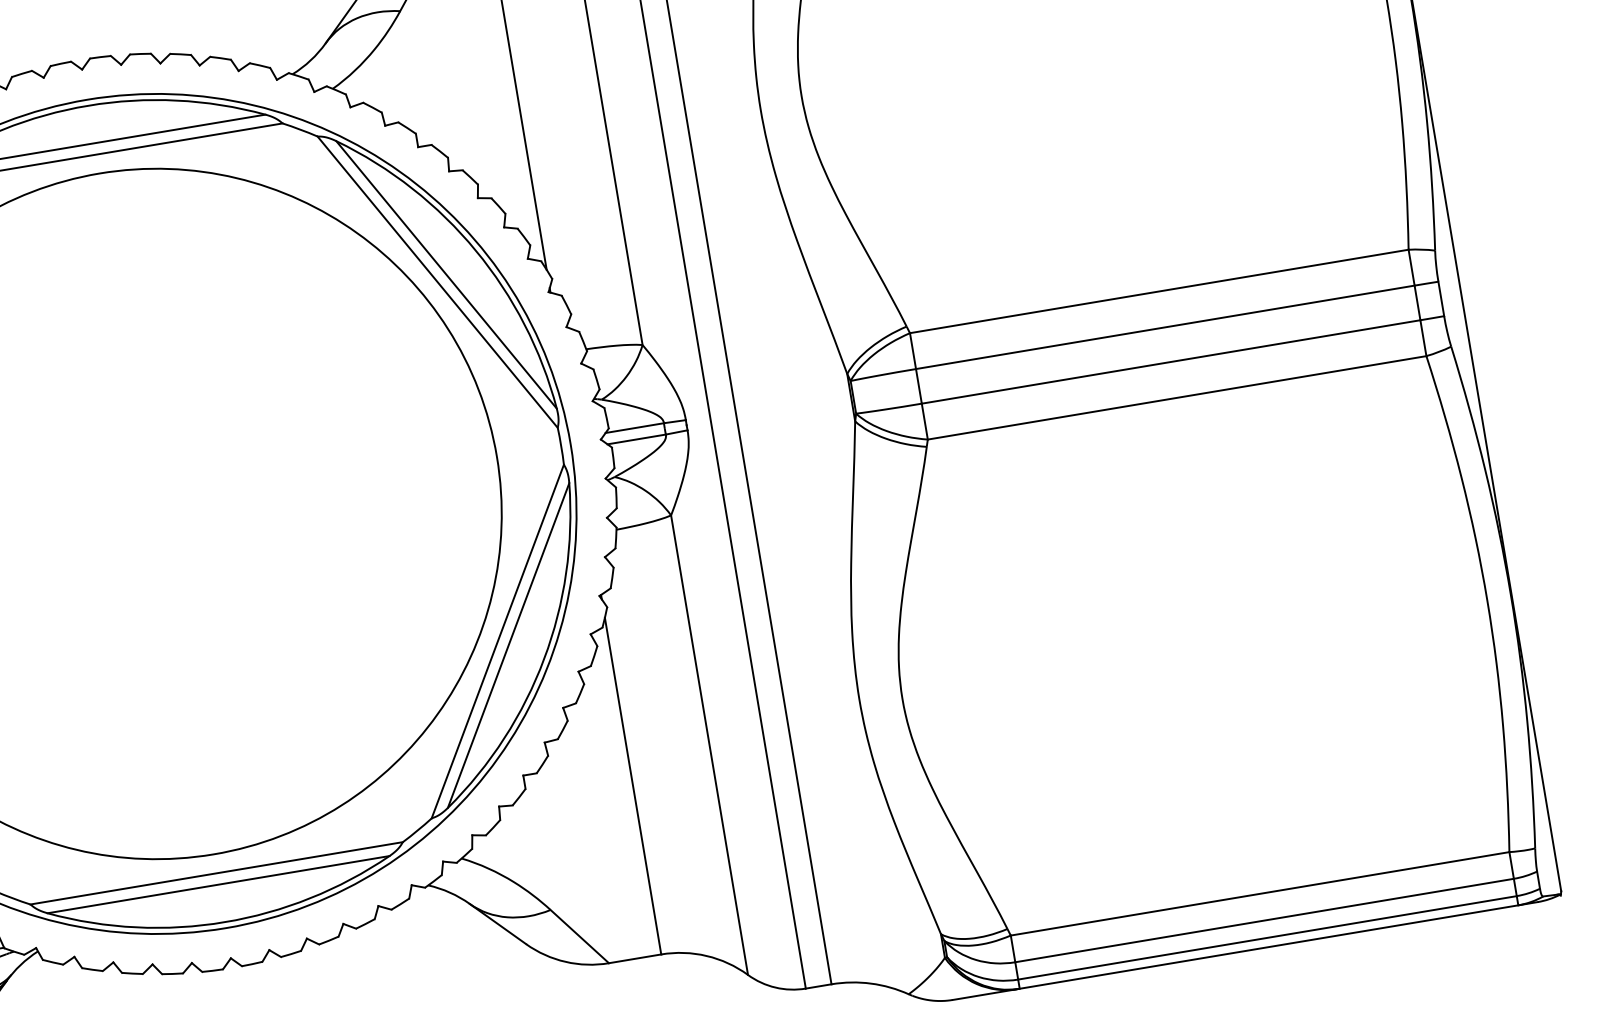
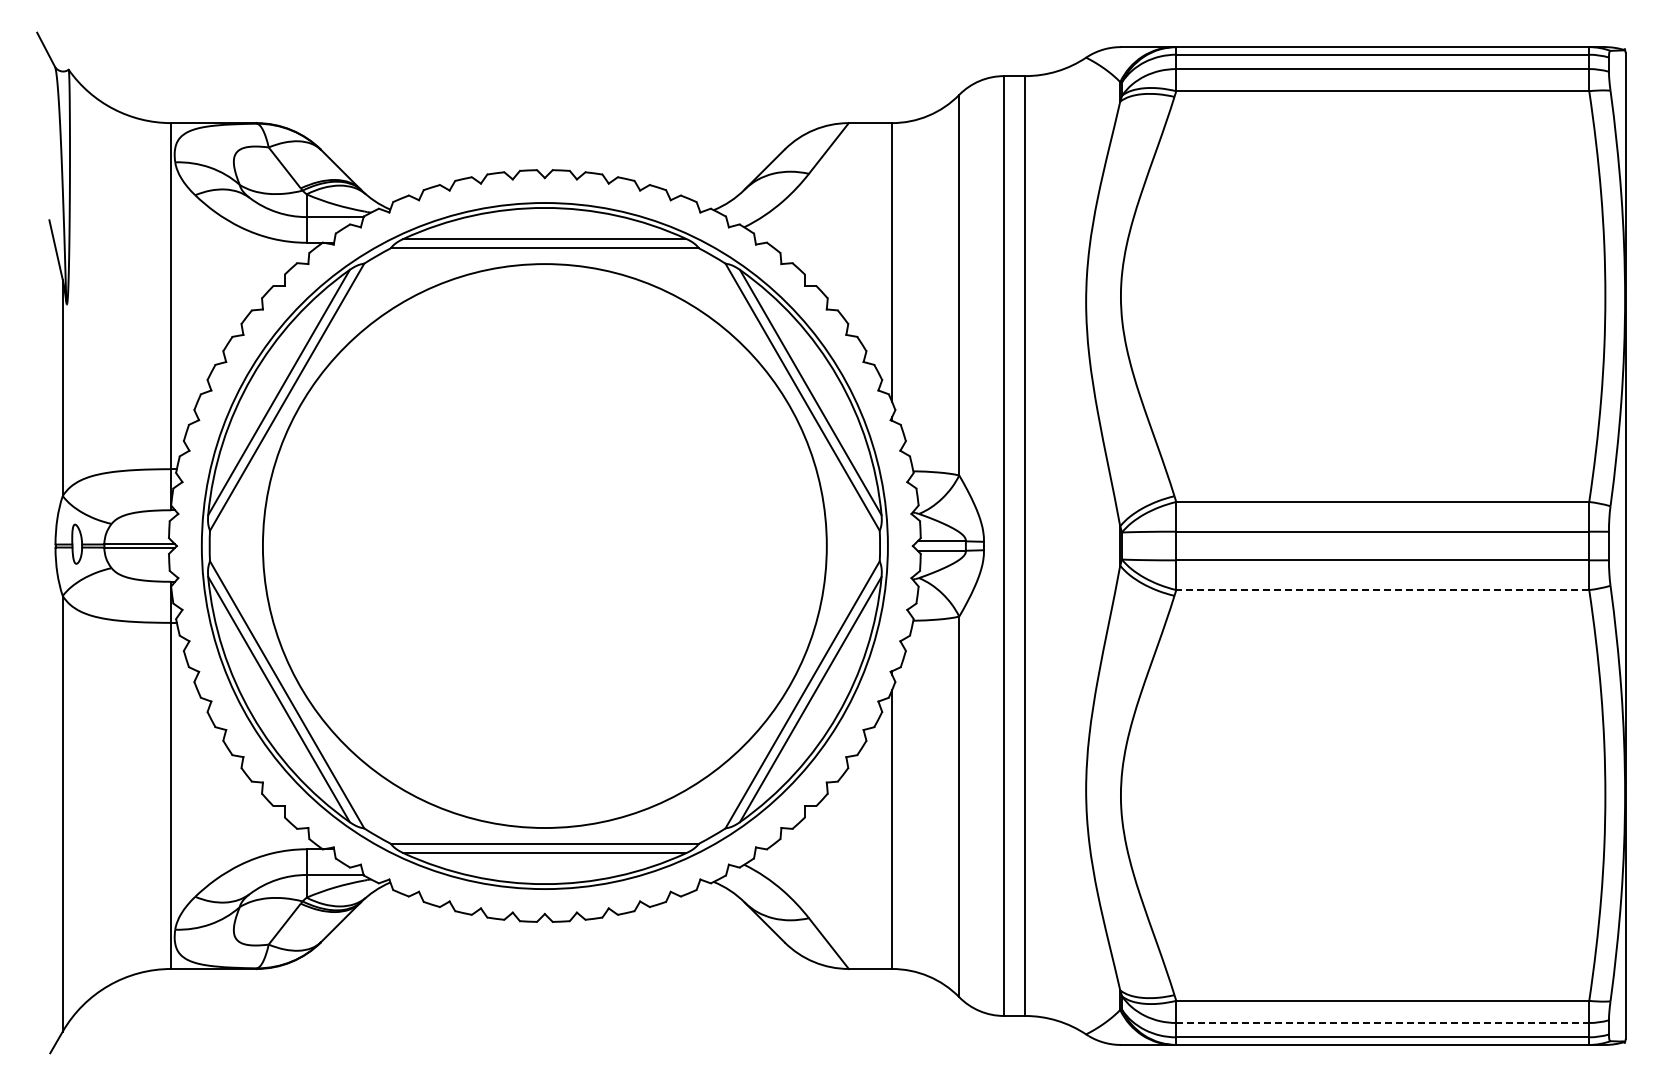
line: (1176, 398) -> (1382, 590), solid -> dashed
line: (1265, 919) -> (1383, 1022), solid -> dashed

